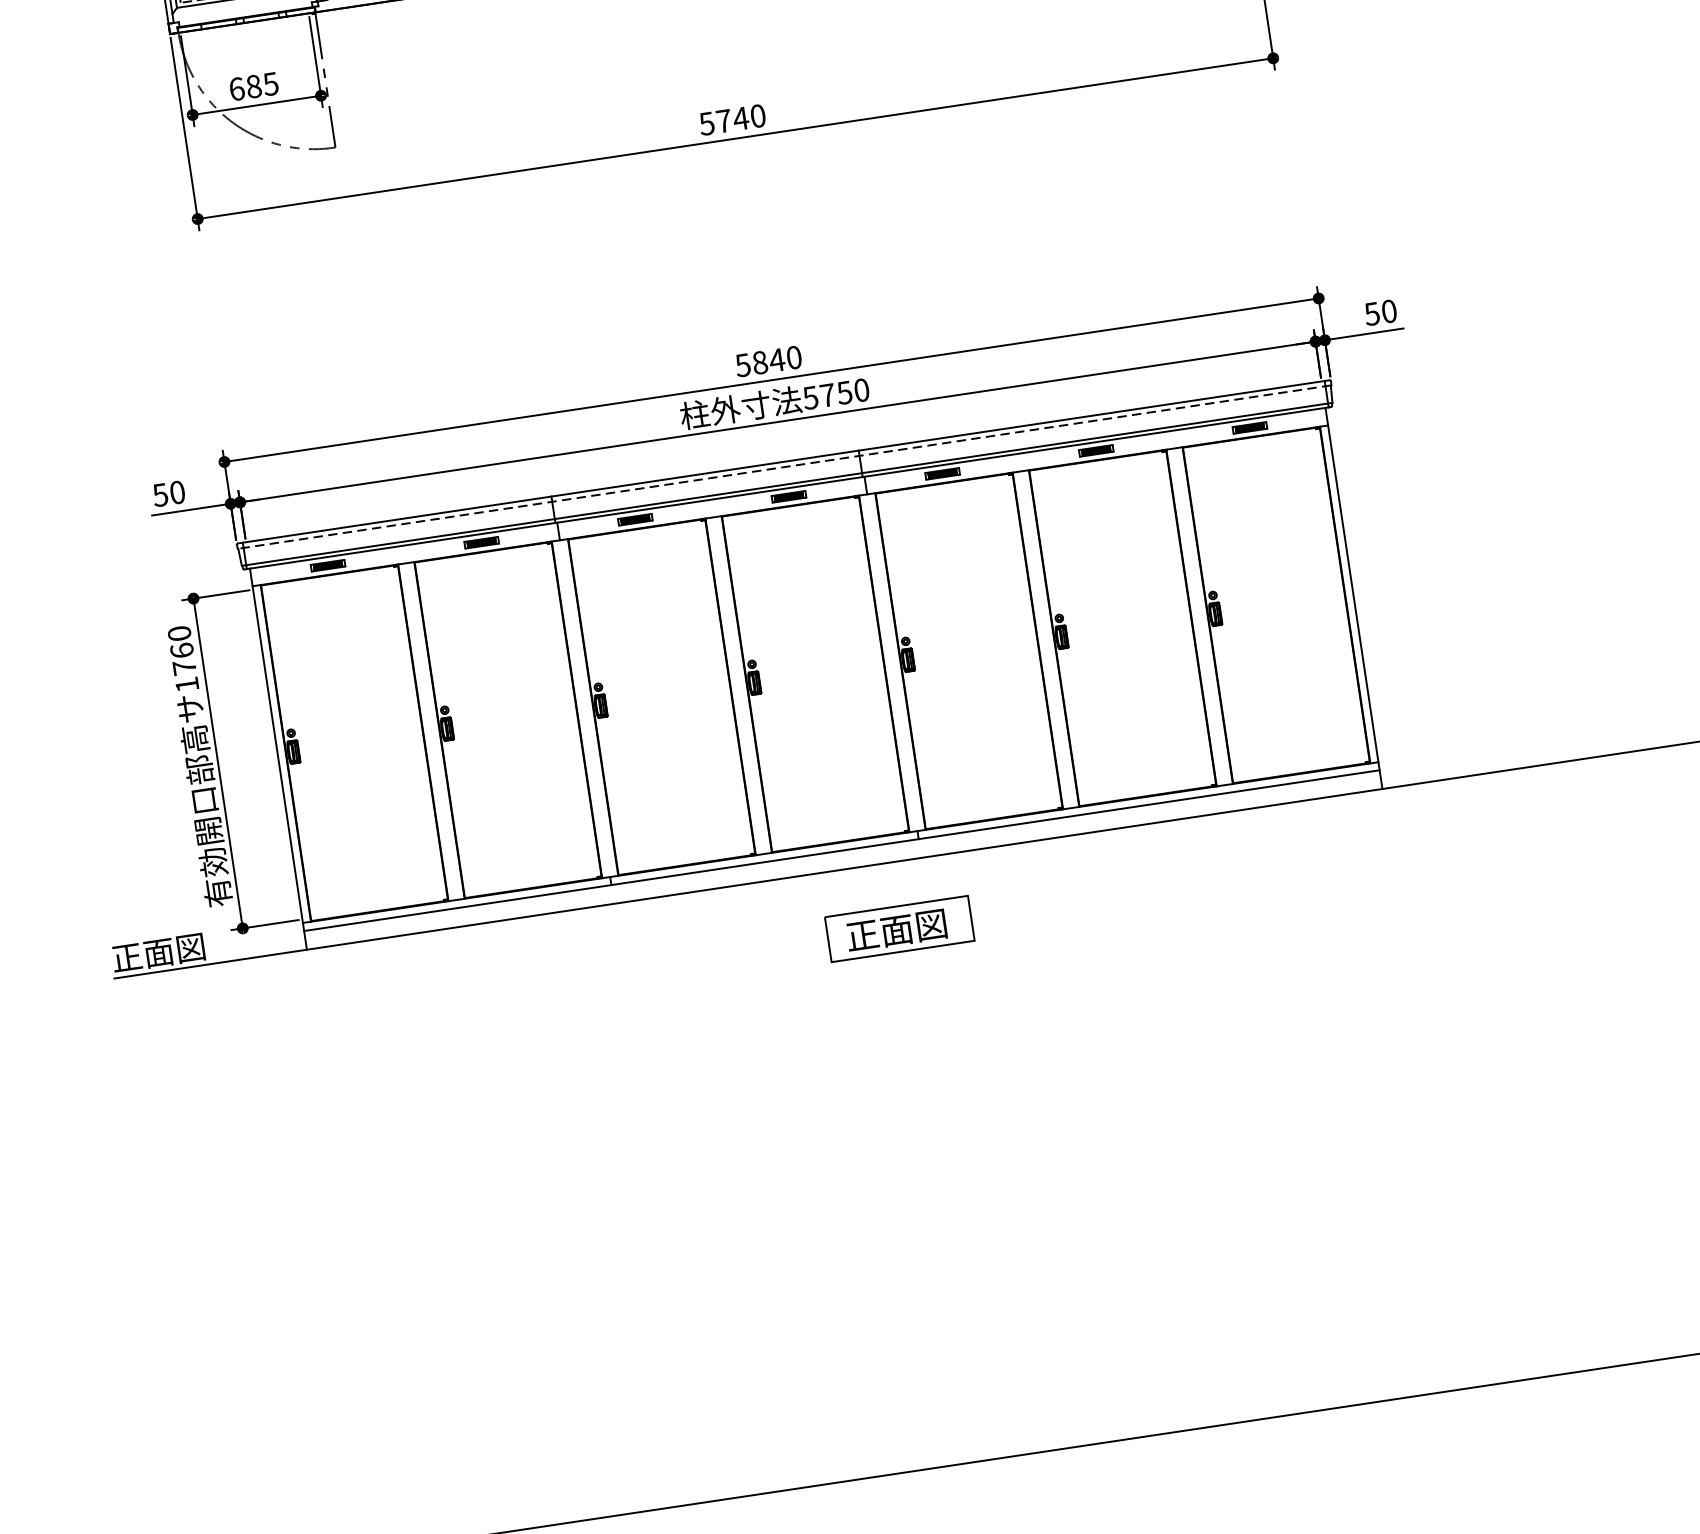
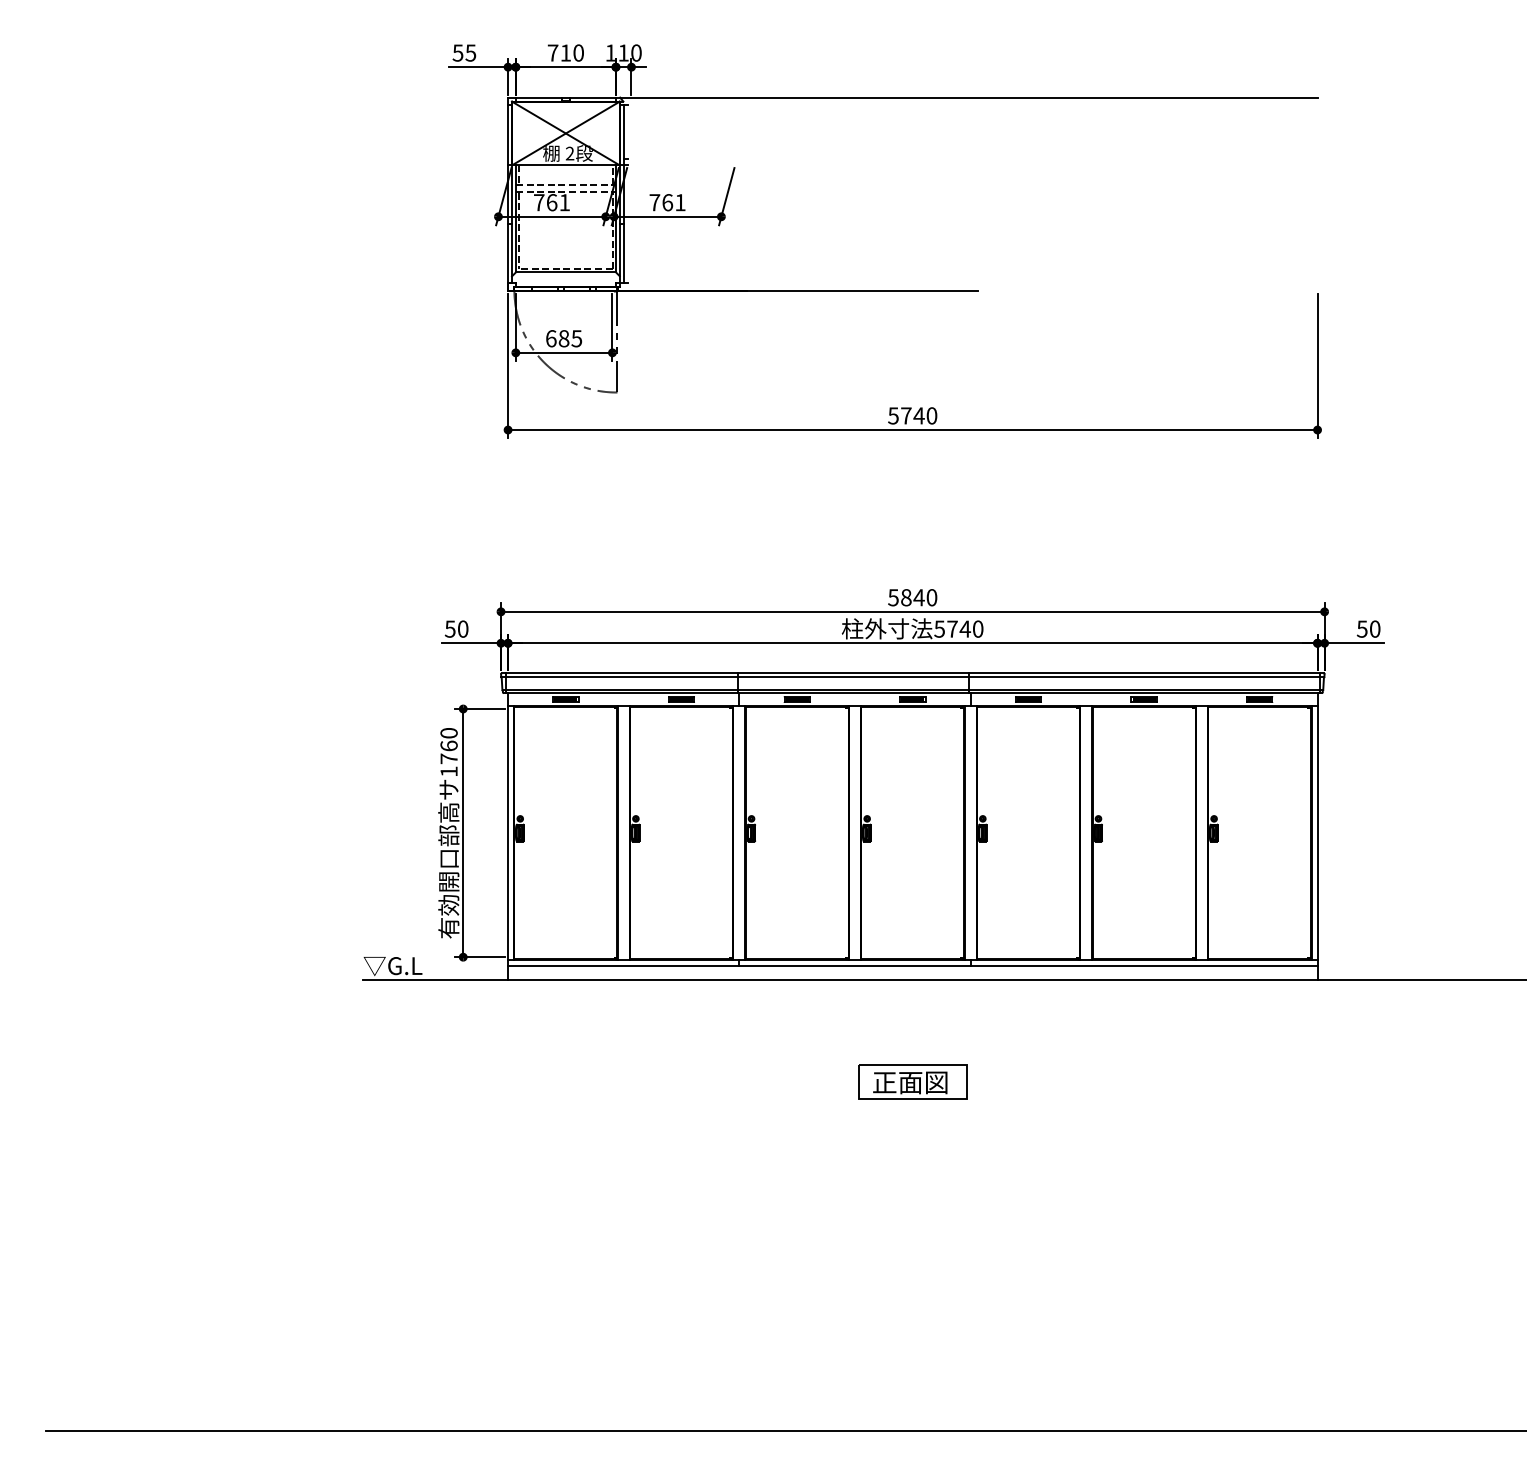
text: (844, 391) -> (965, 628), 5750 -> 5740
line: (784, 467) -> (912, 677), dashed -> solid
part: (899, 928) -> (912, 1081), moved
text: (157, 952) -> (397, 965), 正面図 -> ▽G.L

